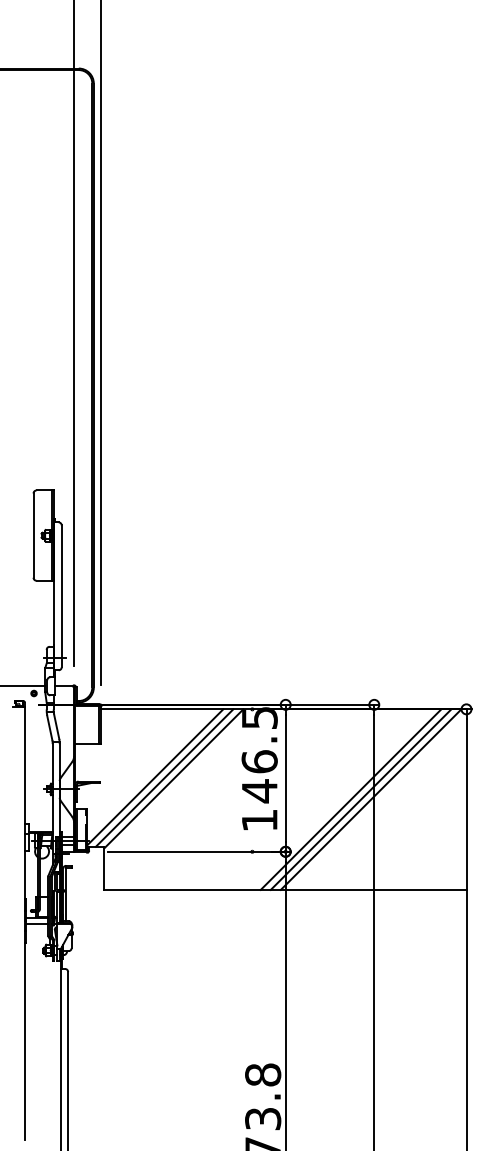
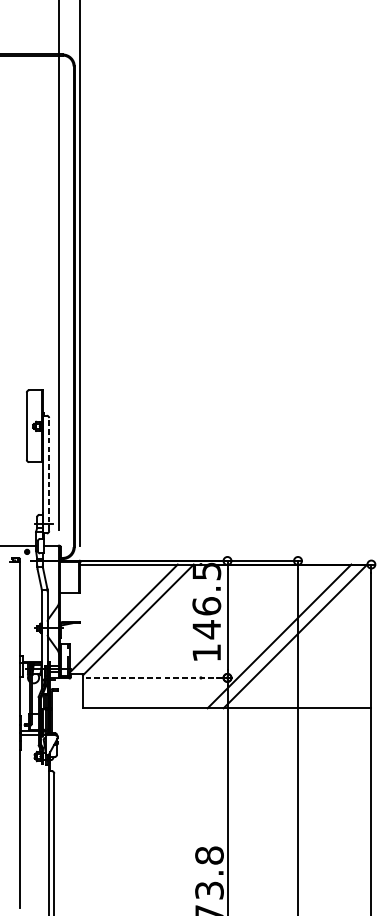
line: (61, 596) -> (49, 474), solid -> dashed
line: (164, 777) -> (131, 618), removed
line: (360, 799) -> (287, 636), removed
line: (199, 851) -> (158, 677), solid -> dashed

